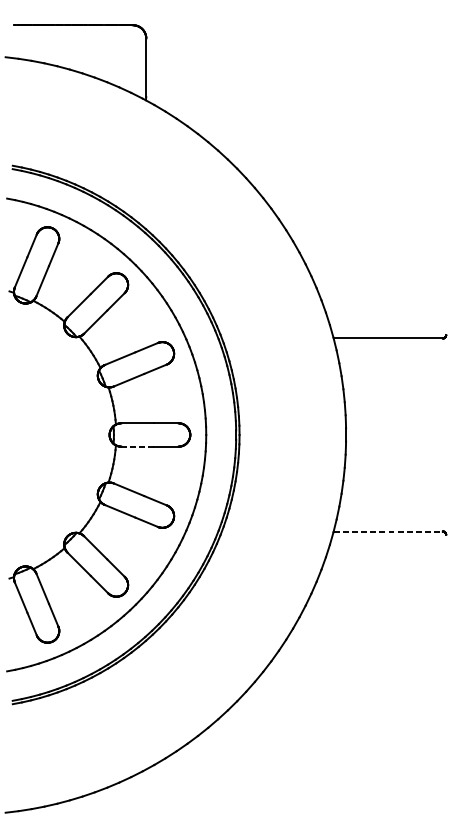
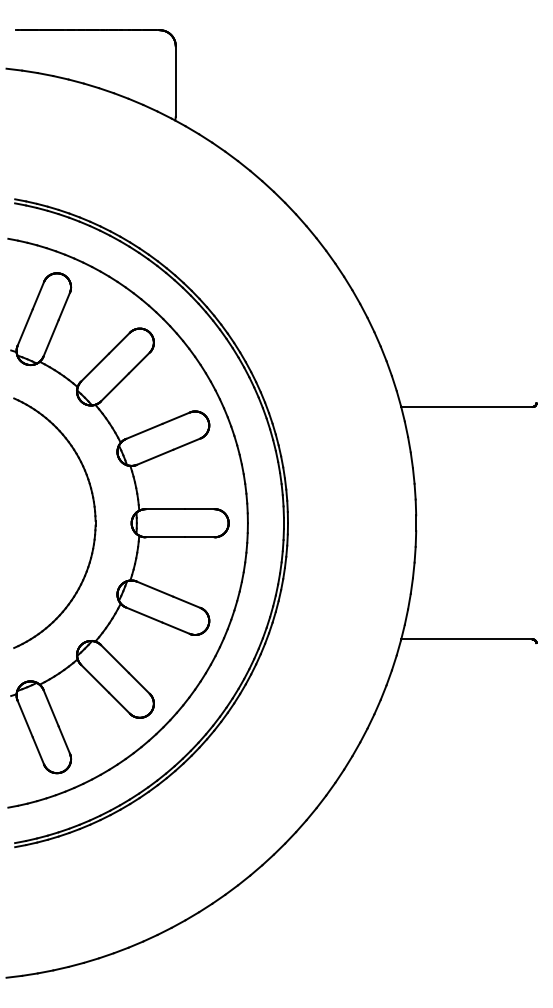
part: (78, 433) -> (94, 521), added
line: (137, 446) -> (165, 537), dashed -> solid
line: (387, 531) -> (466, 639), dashed -> solid

